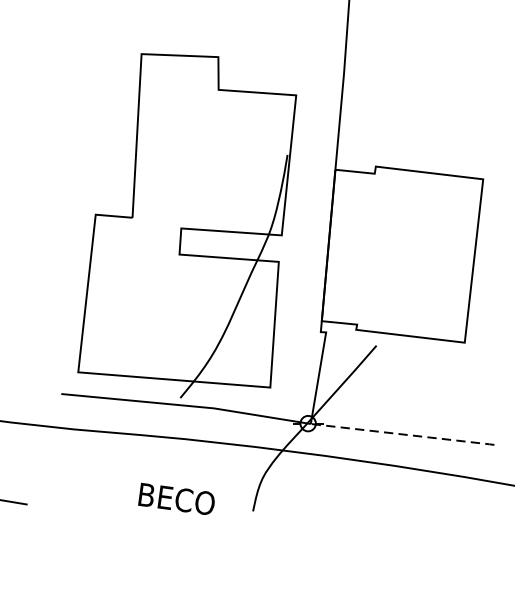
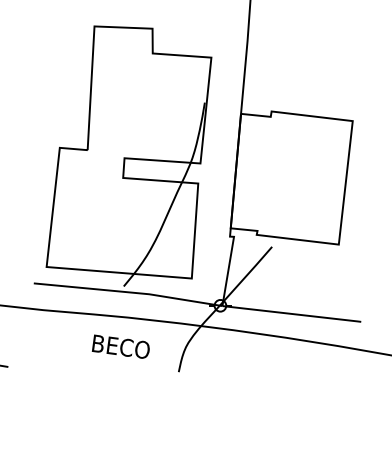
line: (402, 433) -> (291, 313), dashed -> solid
text: (175, 498) -> (120, 346), moved

